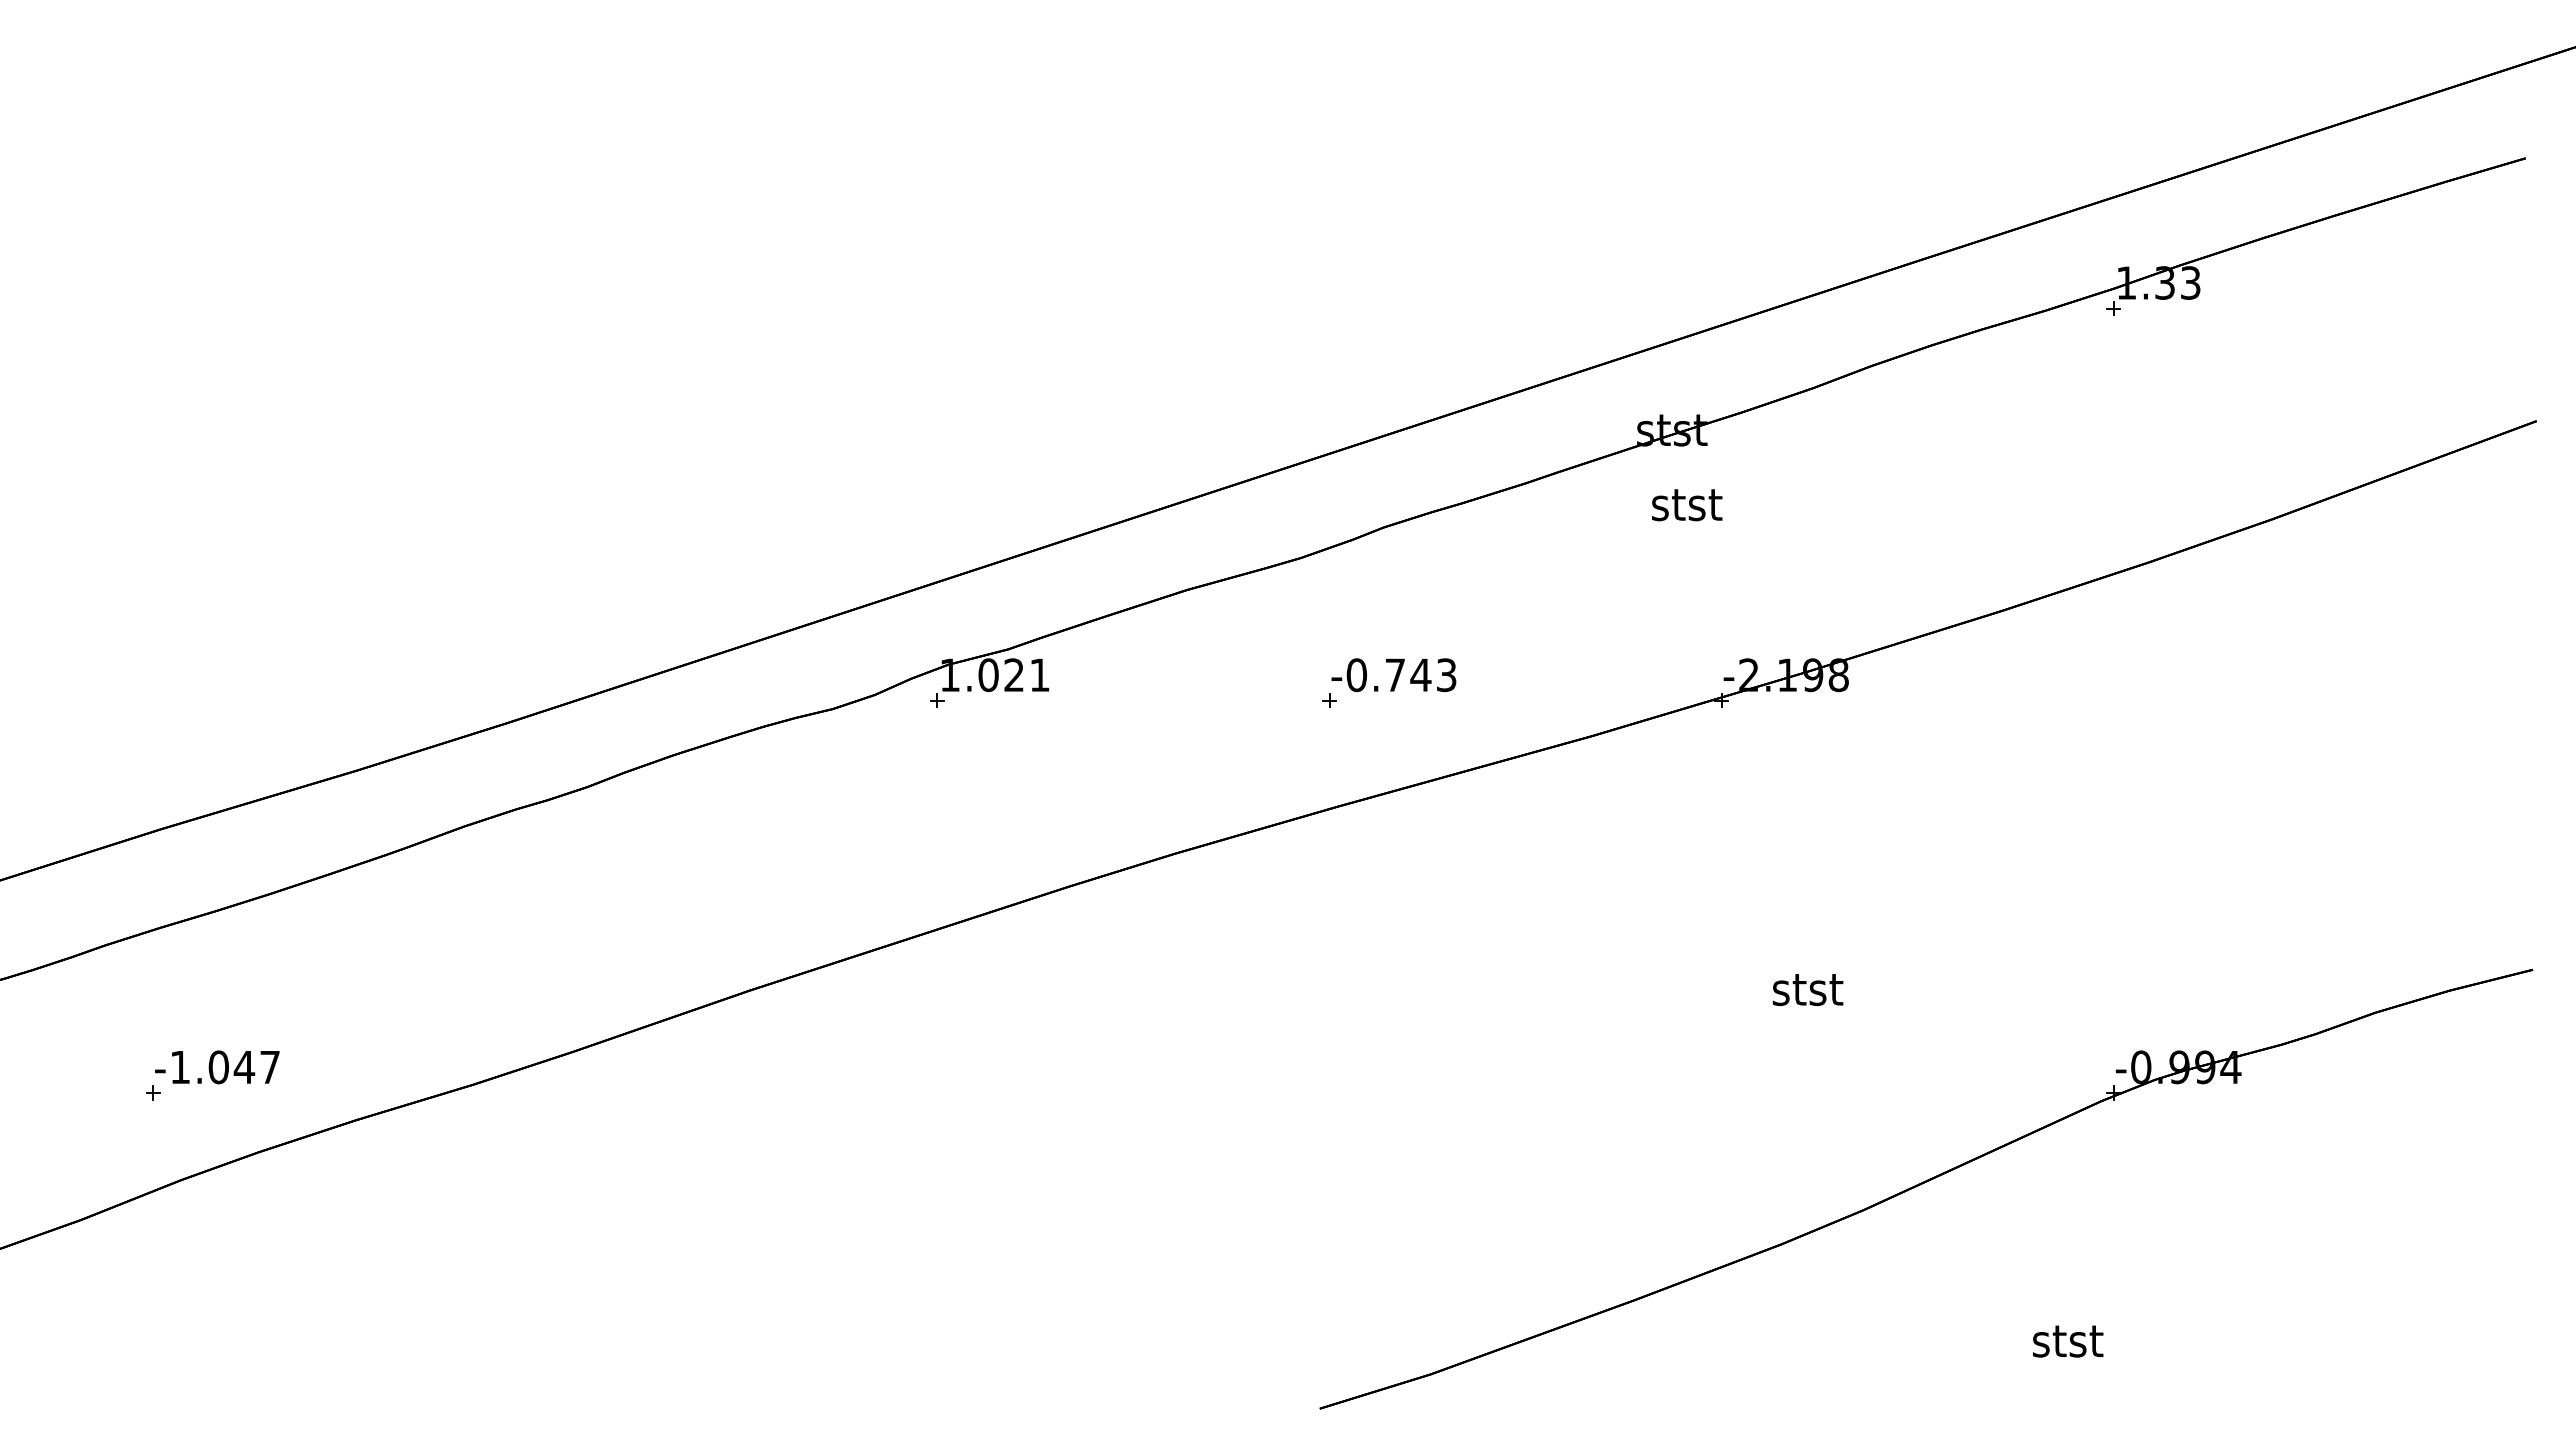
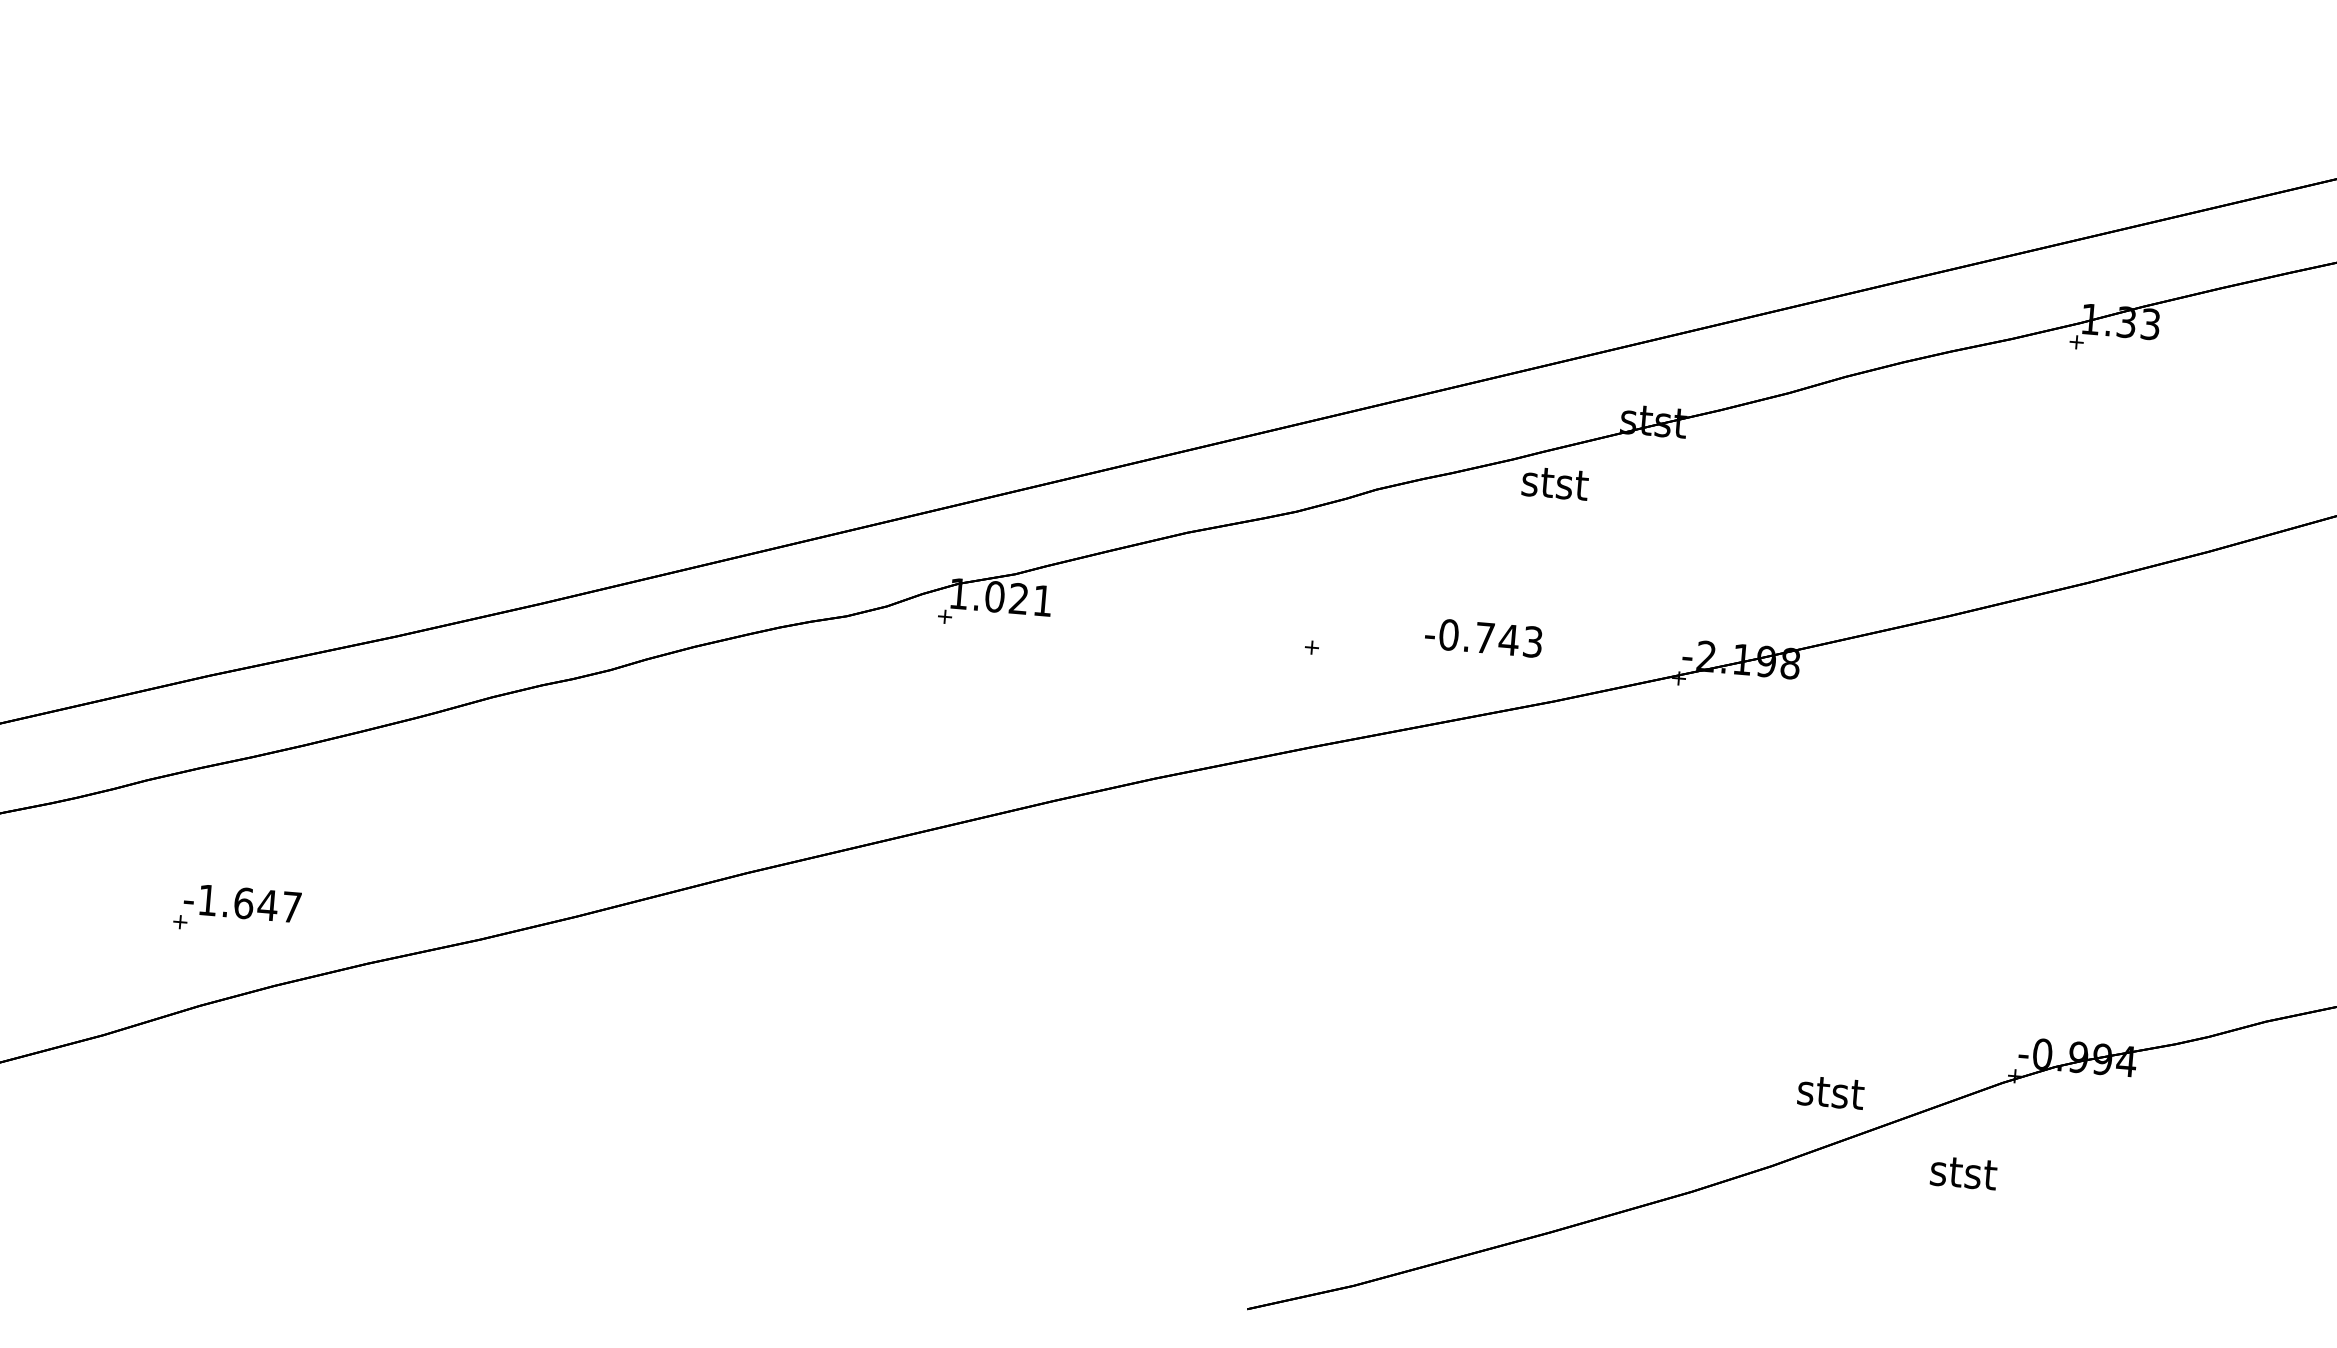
text: (1687, 505) -> (1555, 484), moved
text: (1393, 675) -> (1483, 638), moved
text: (1807, 990) -> (1830, 1093), moved
text: (218, 1067) -> (243, 903), -1.047 -> -1.647
text: (2068, 1341) -> (1964, 1173), moved

